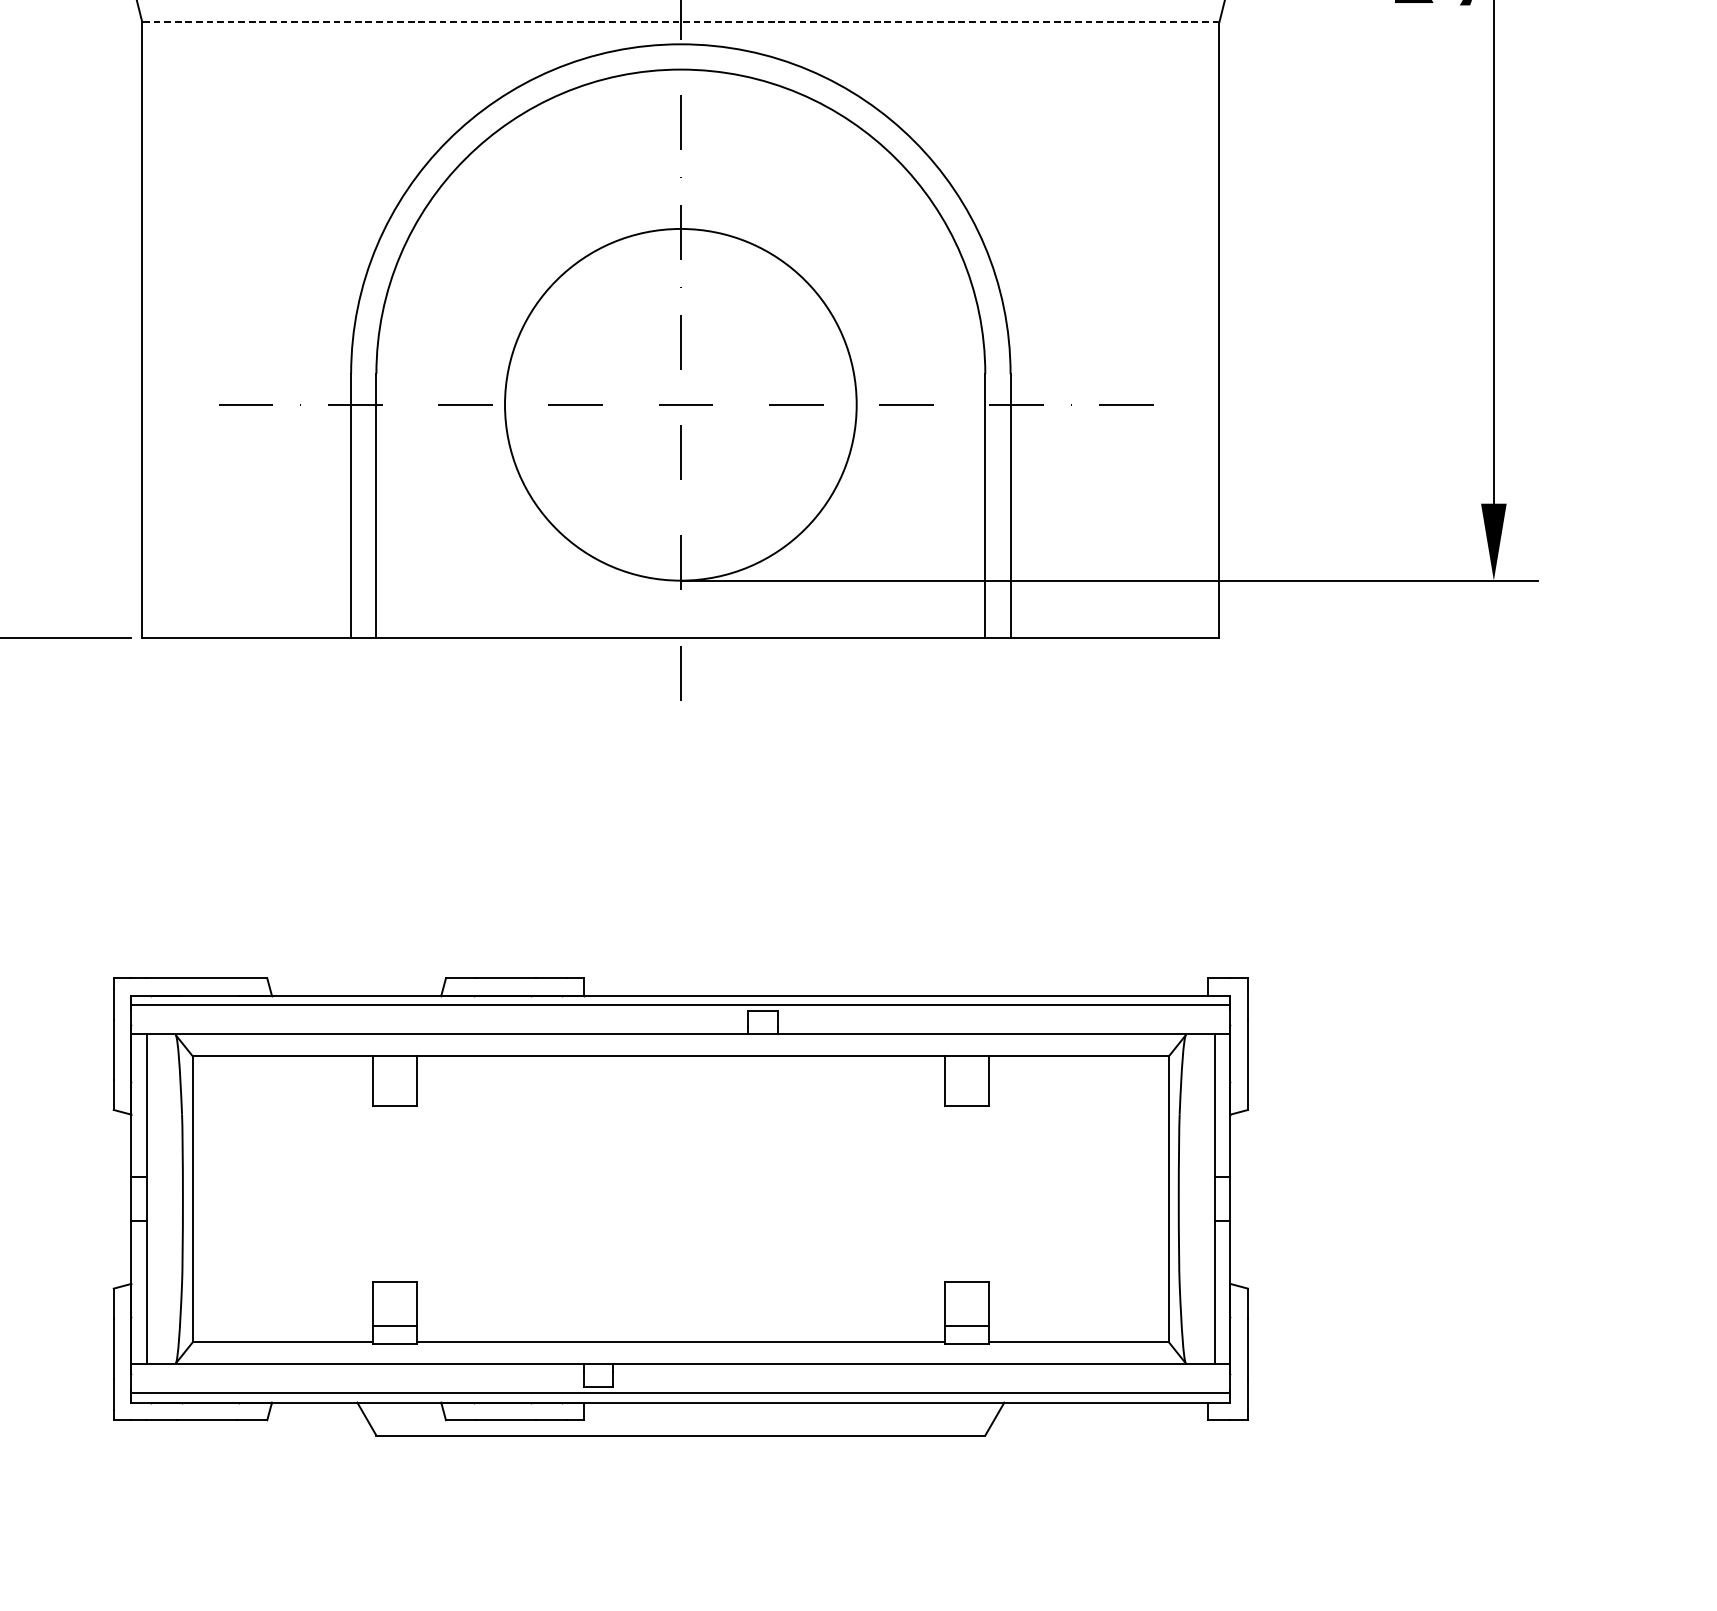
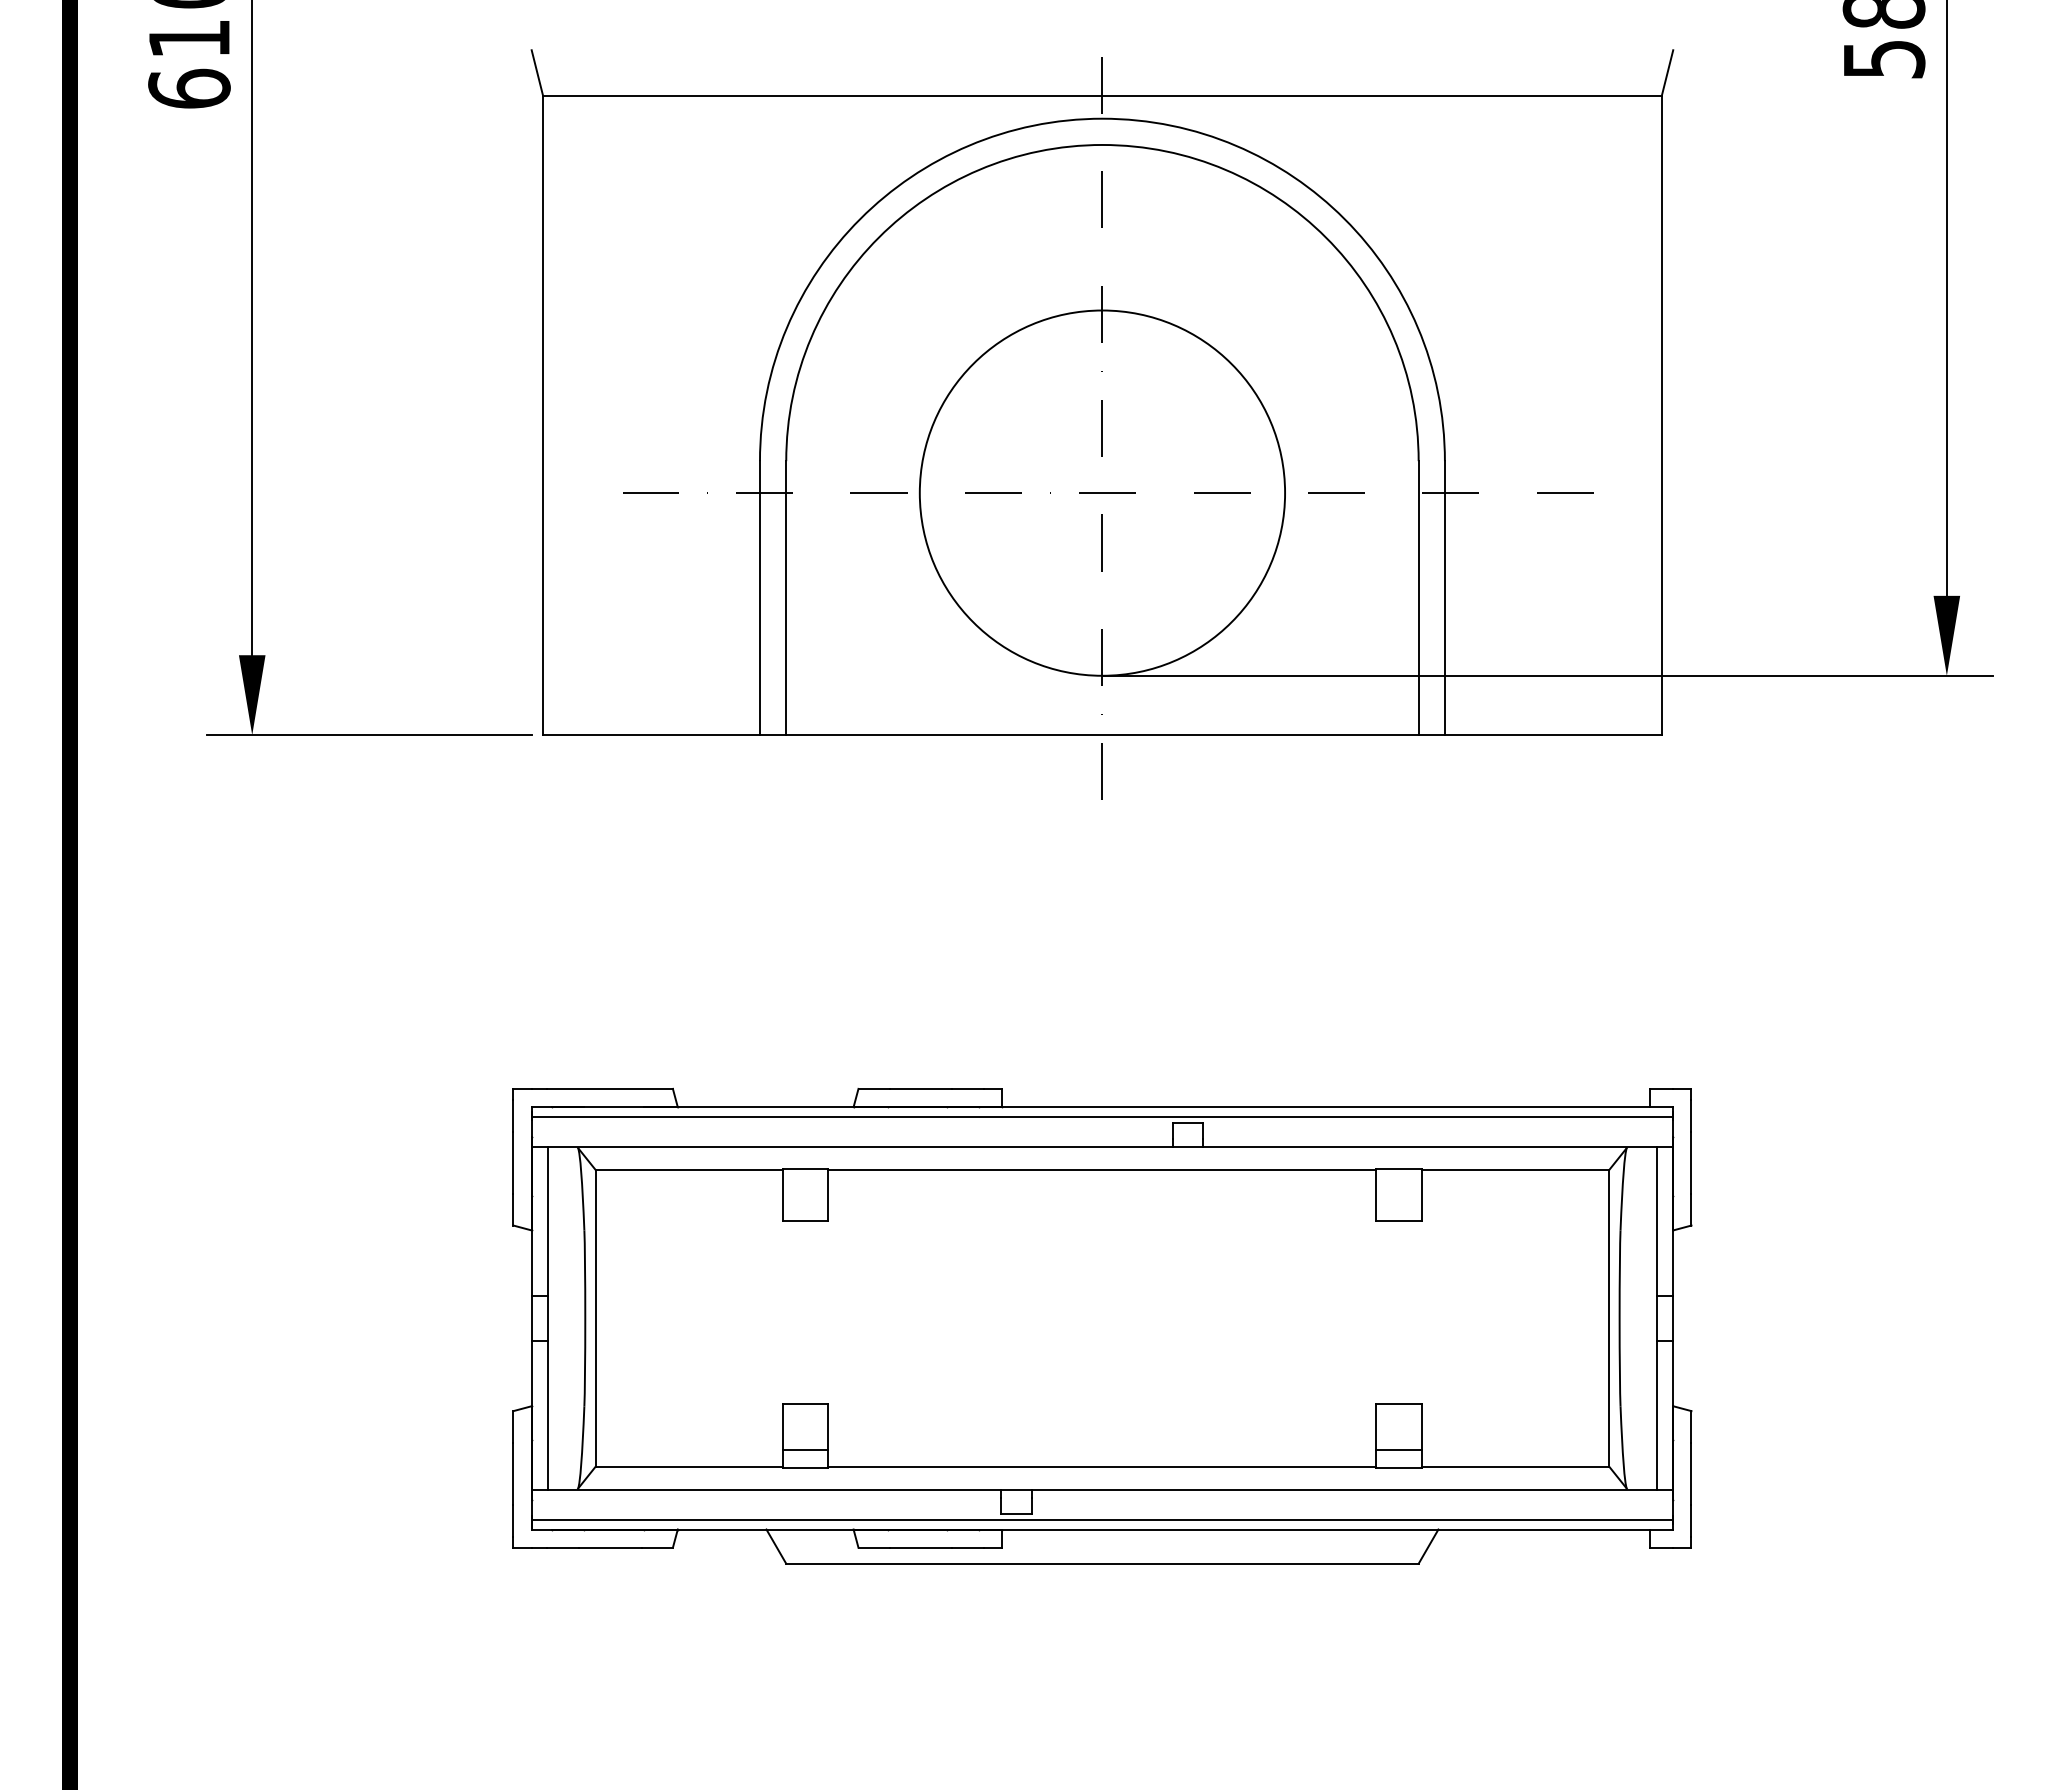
line: (679, 21) -> (1101, 95), dashed -> solid

